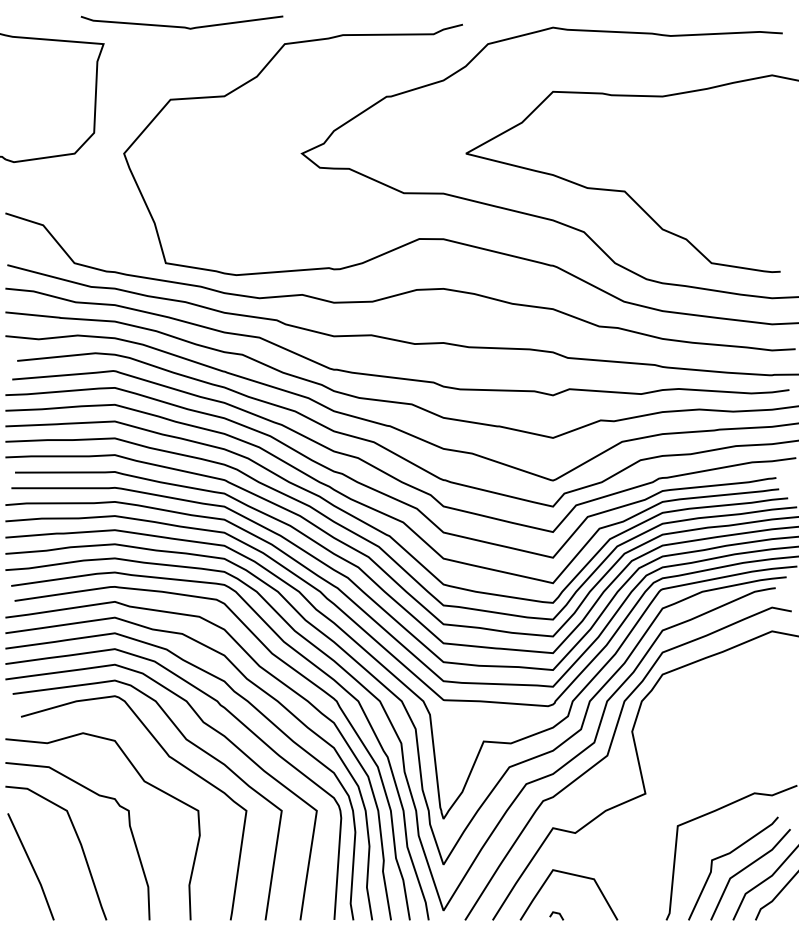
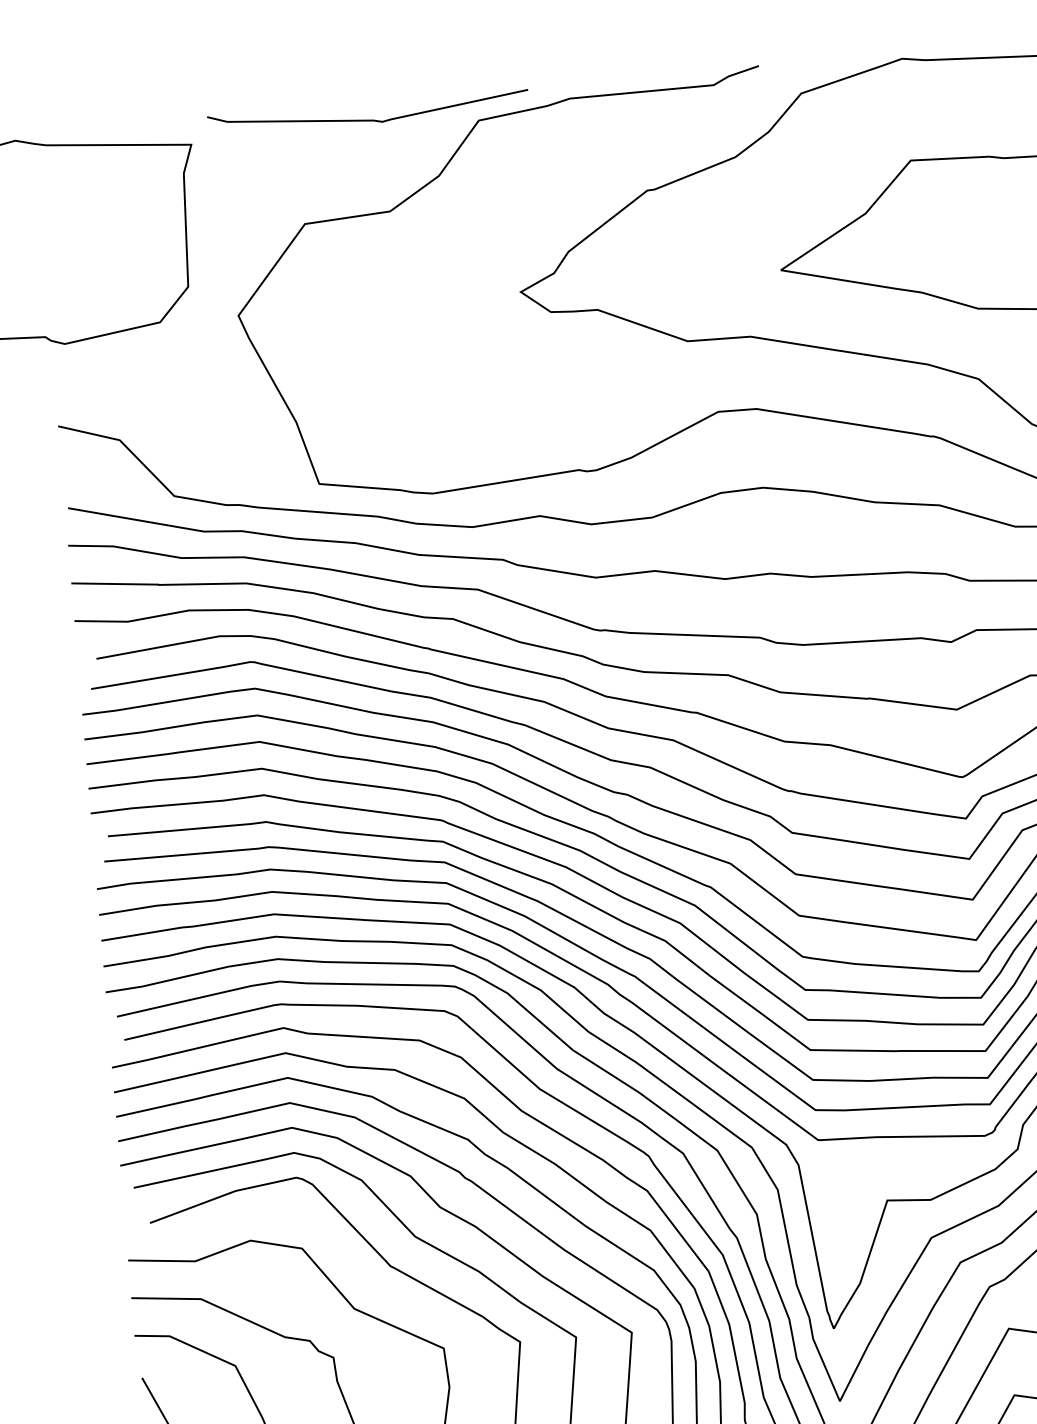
curve: (181, 26) -> (368, 119), moved

